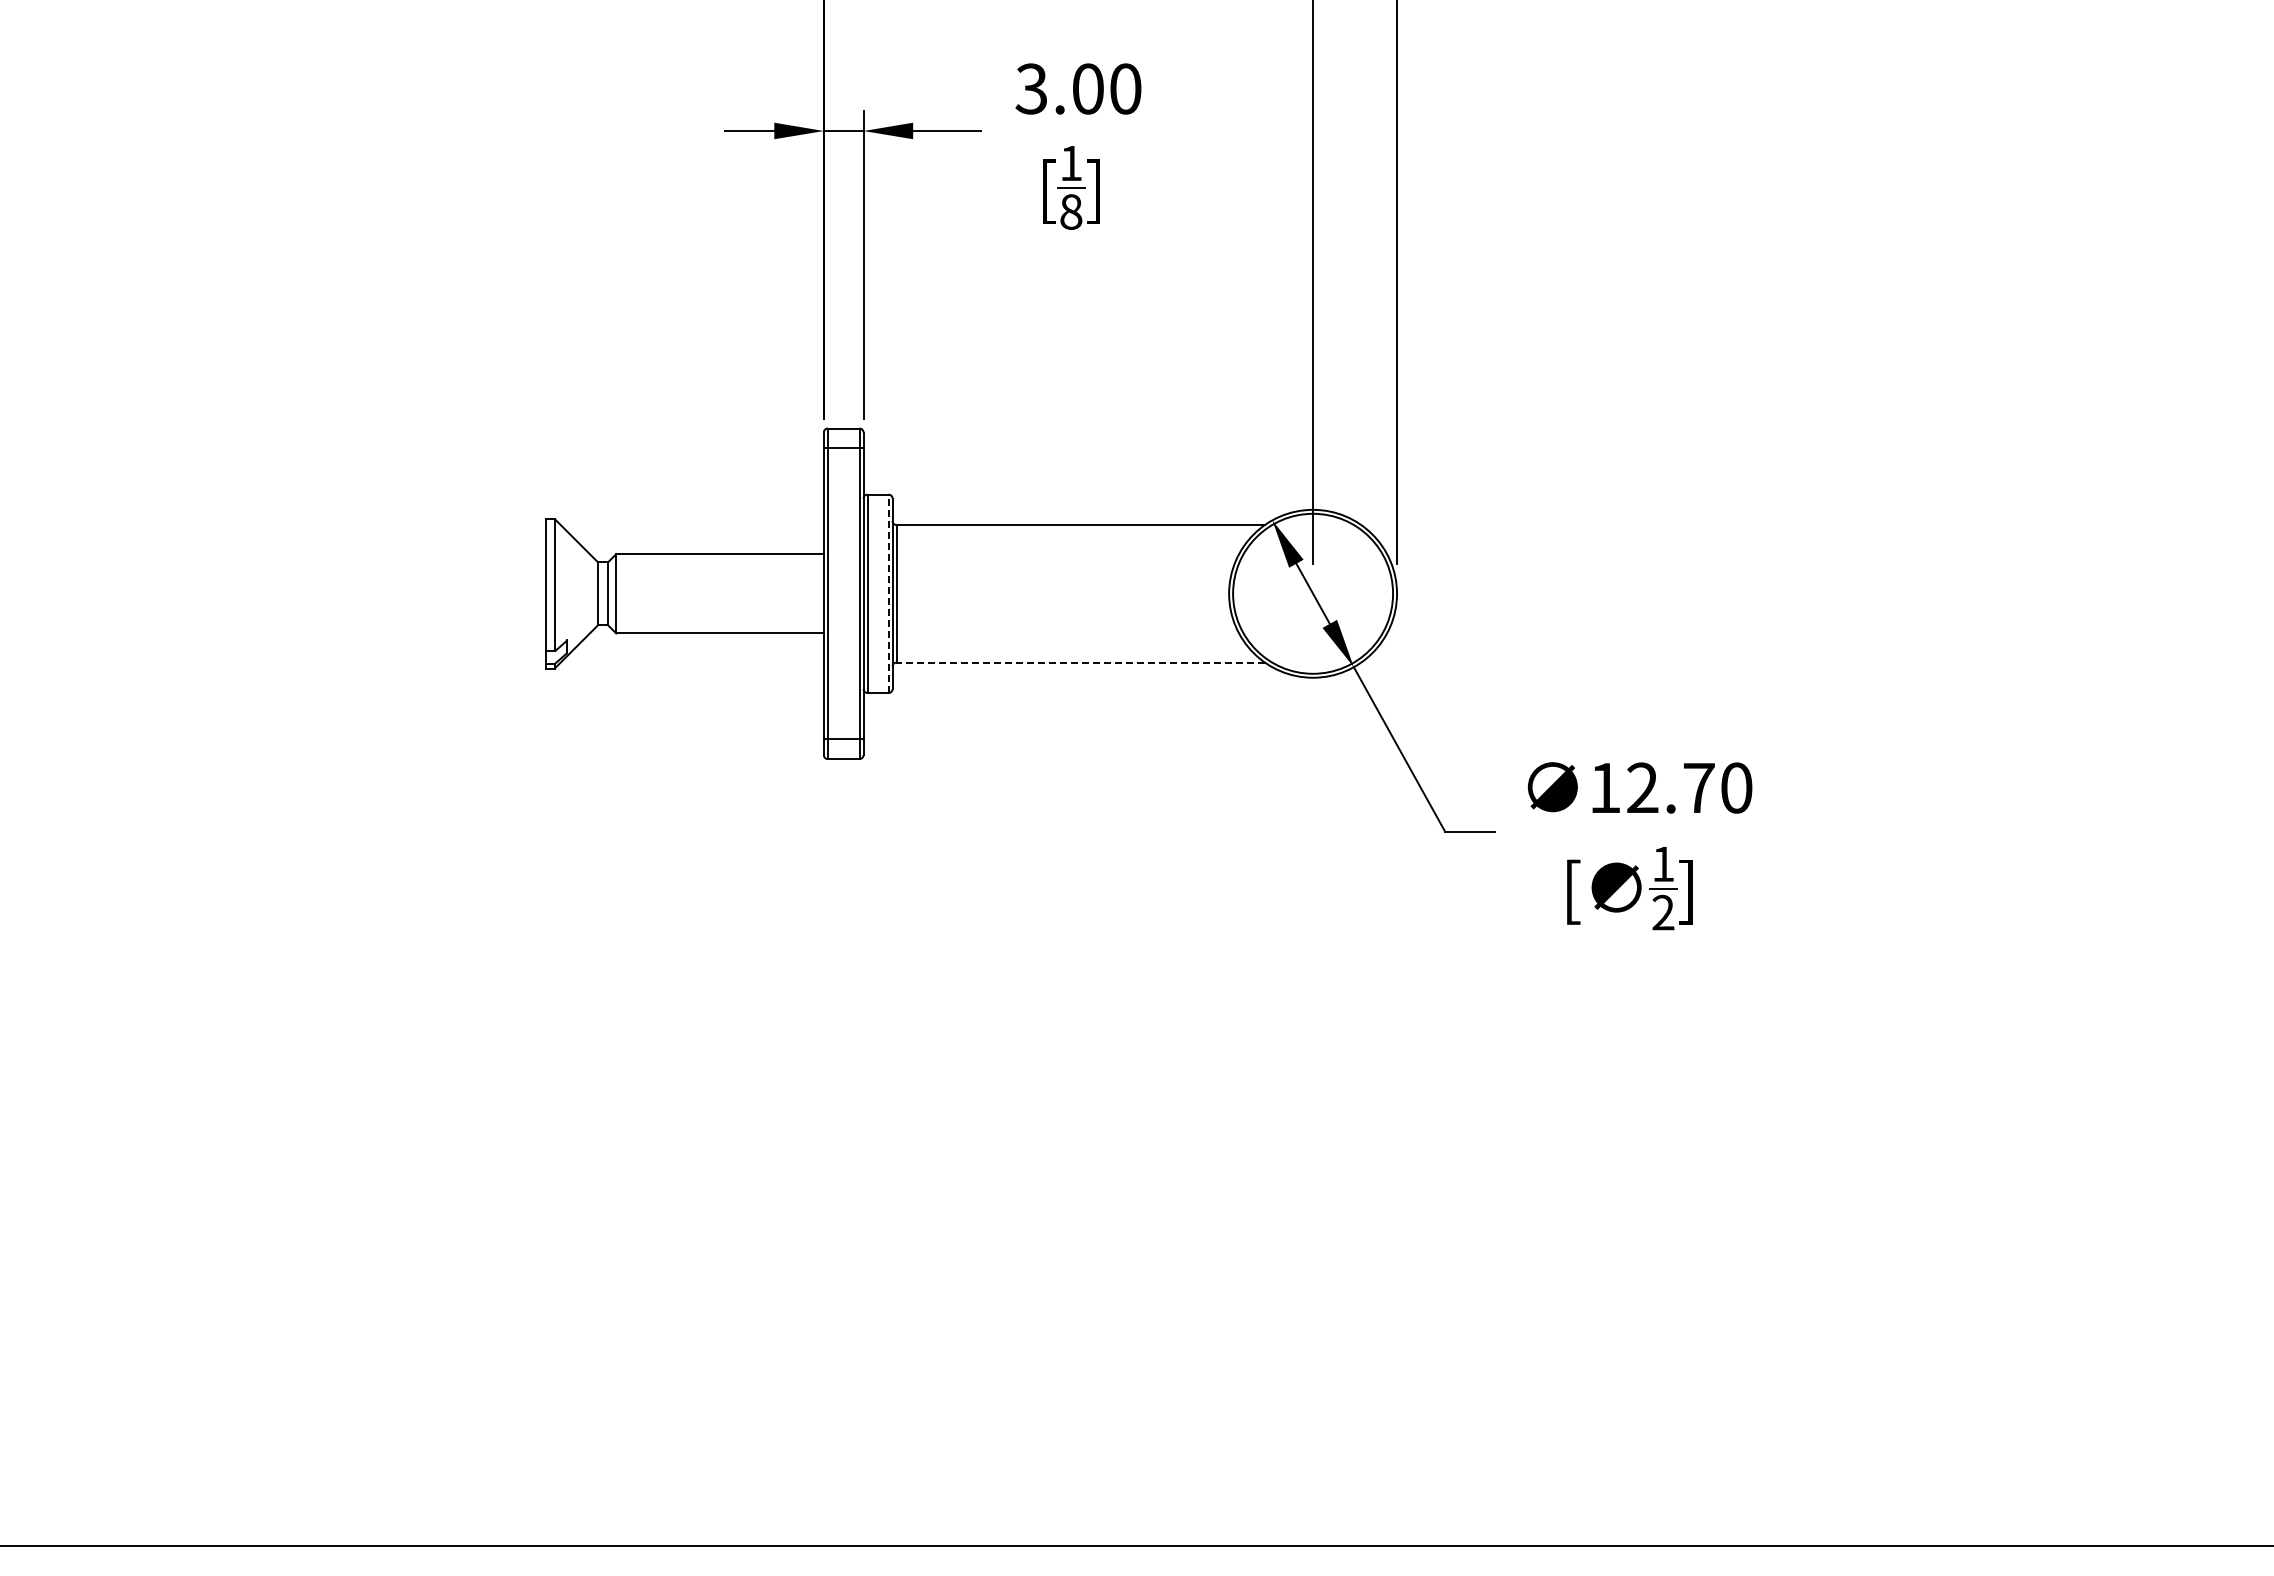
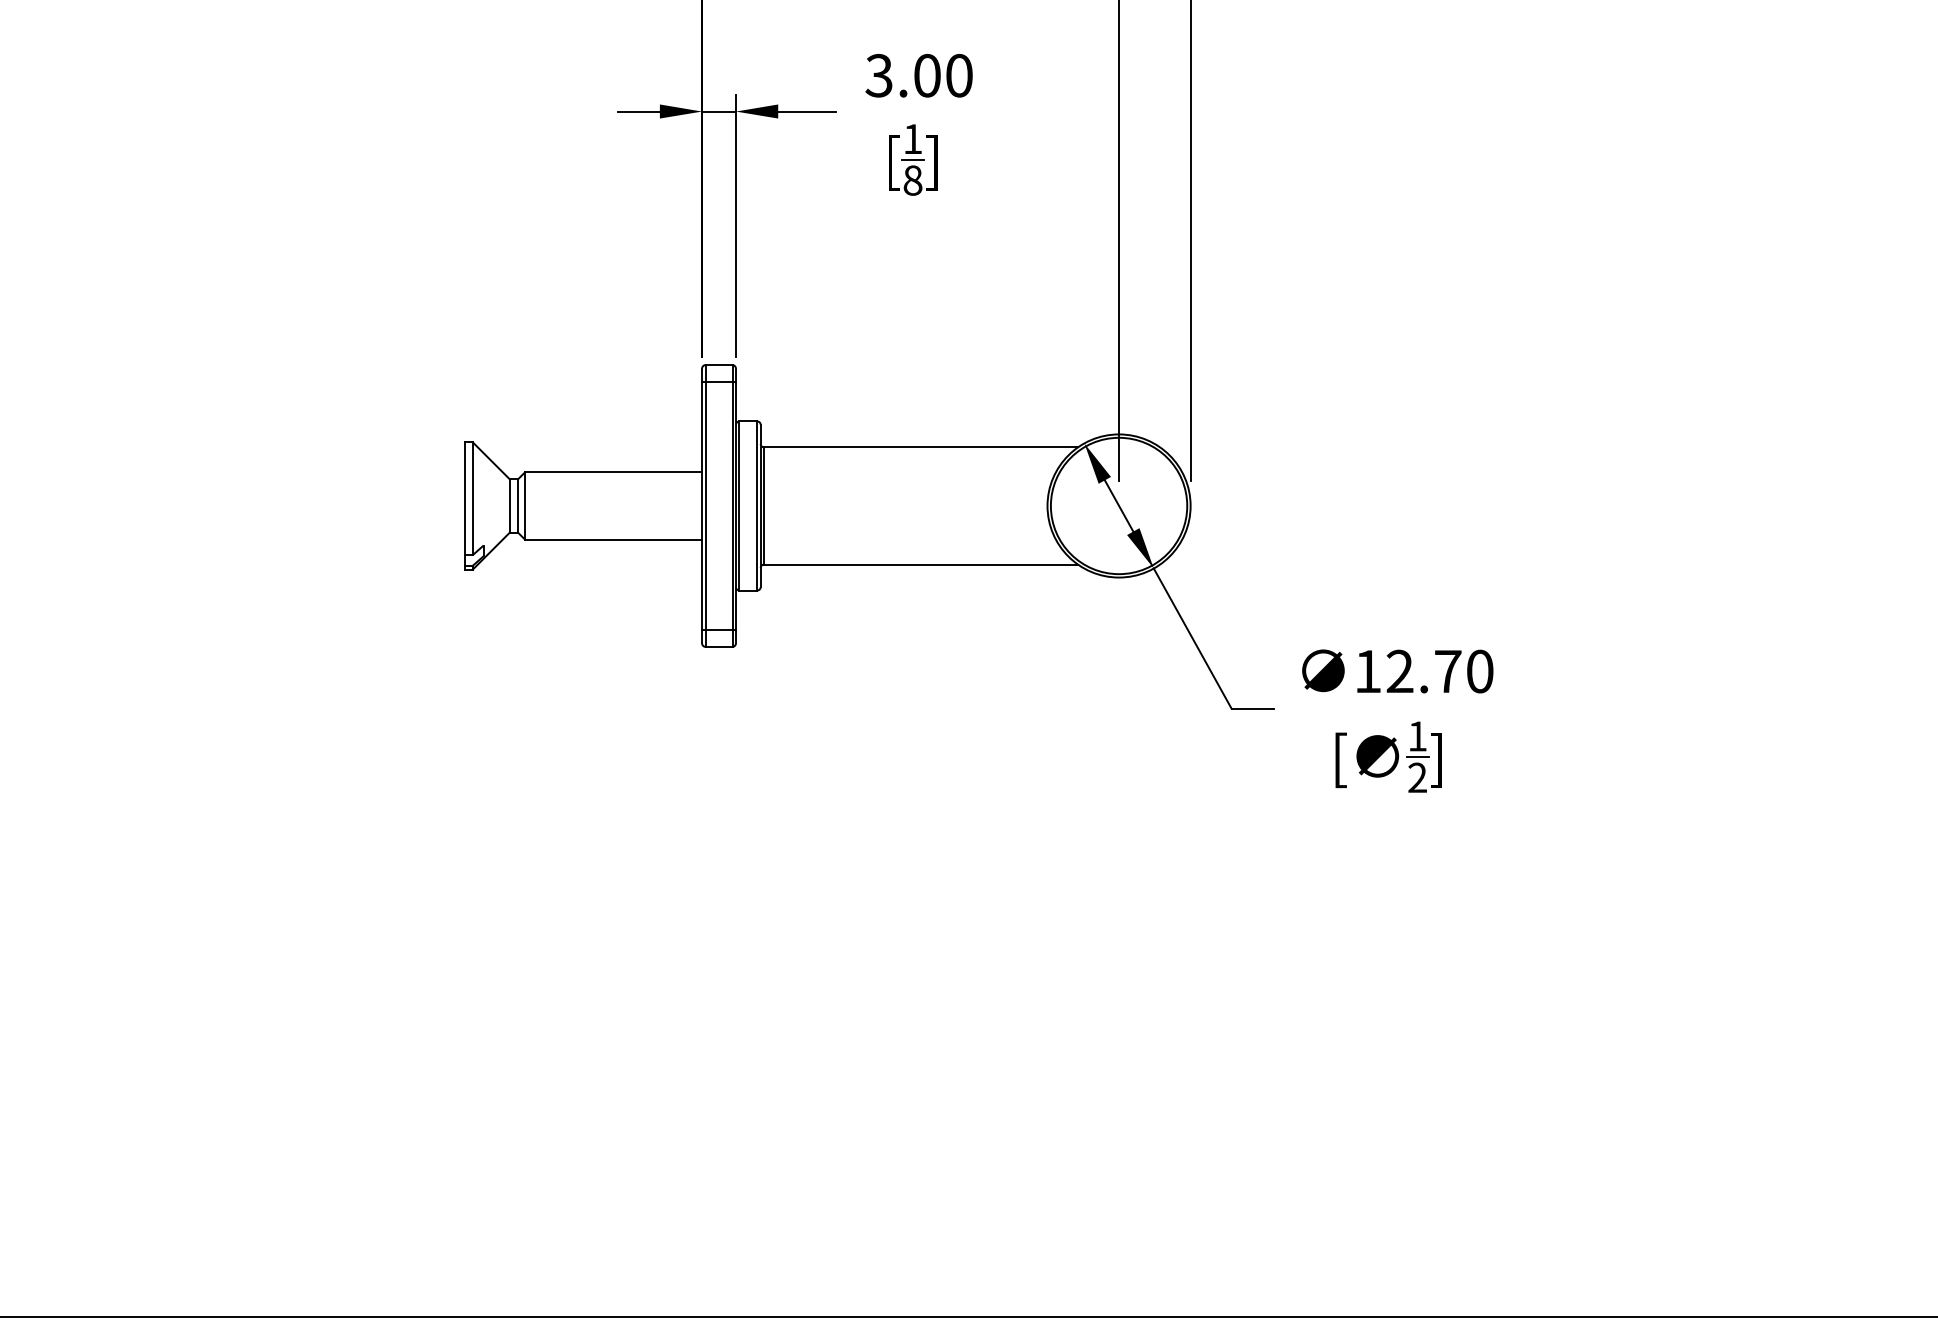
line: (888, 593) -> (757, 505), dashed -> solid
line: (1080, 662) -> (920, 564), dashed -> solid

